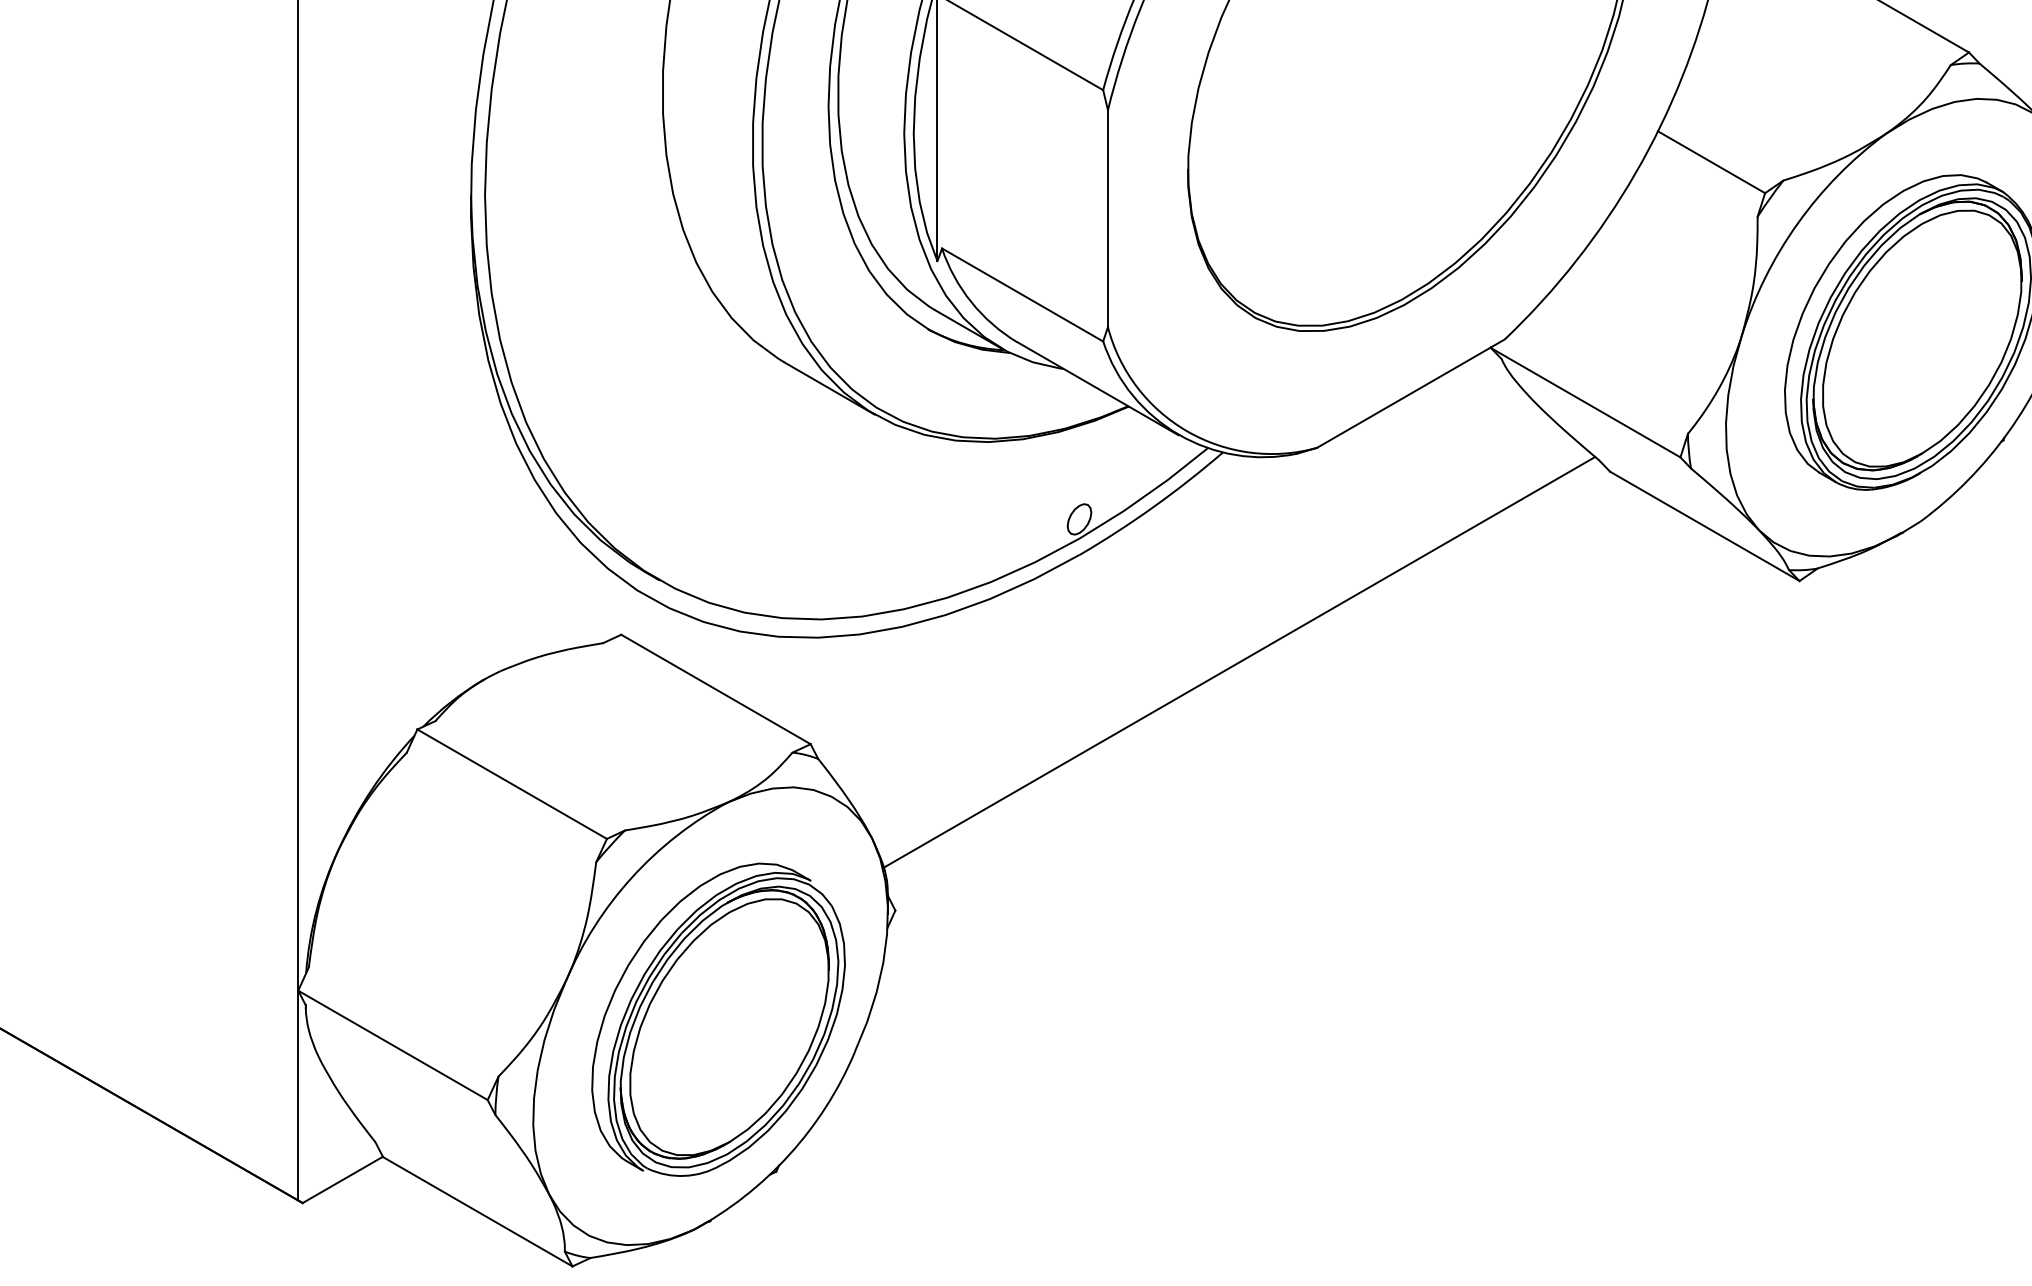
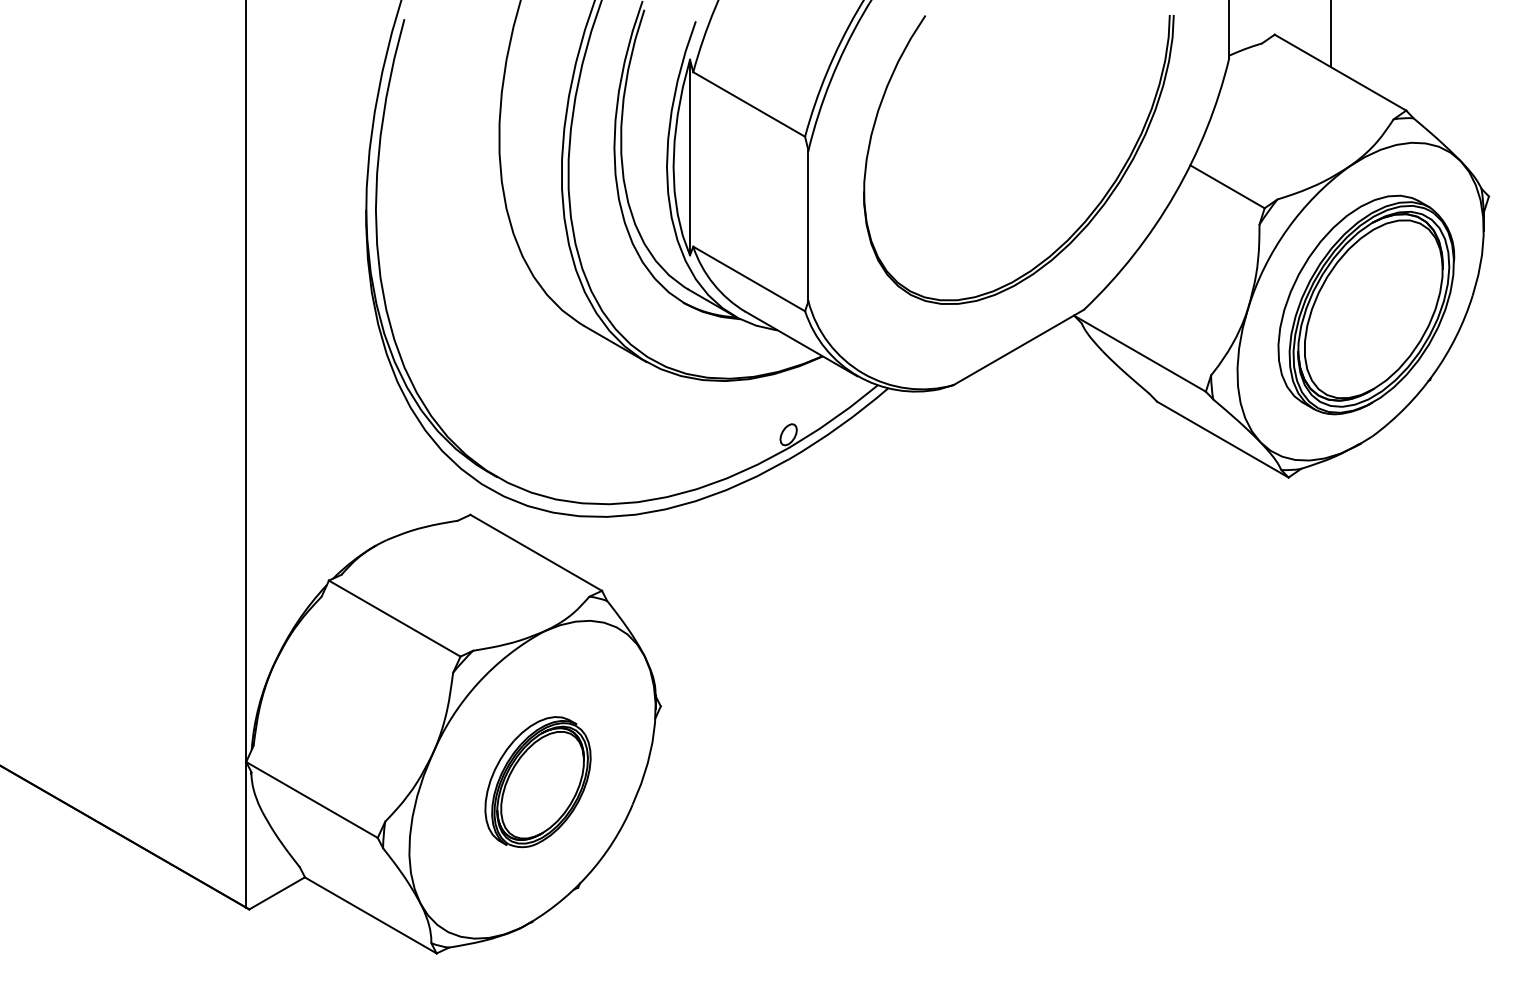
line: (1239, 661) -> (899, 533), removed
part: (717, 1018) -> (537, 781), size x0.6

